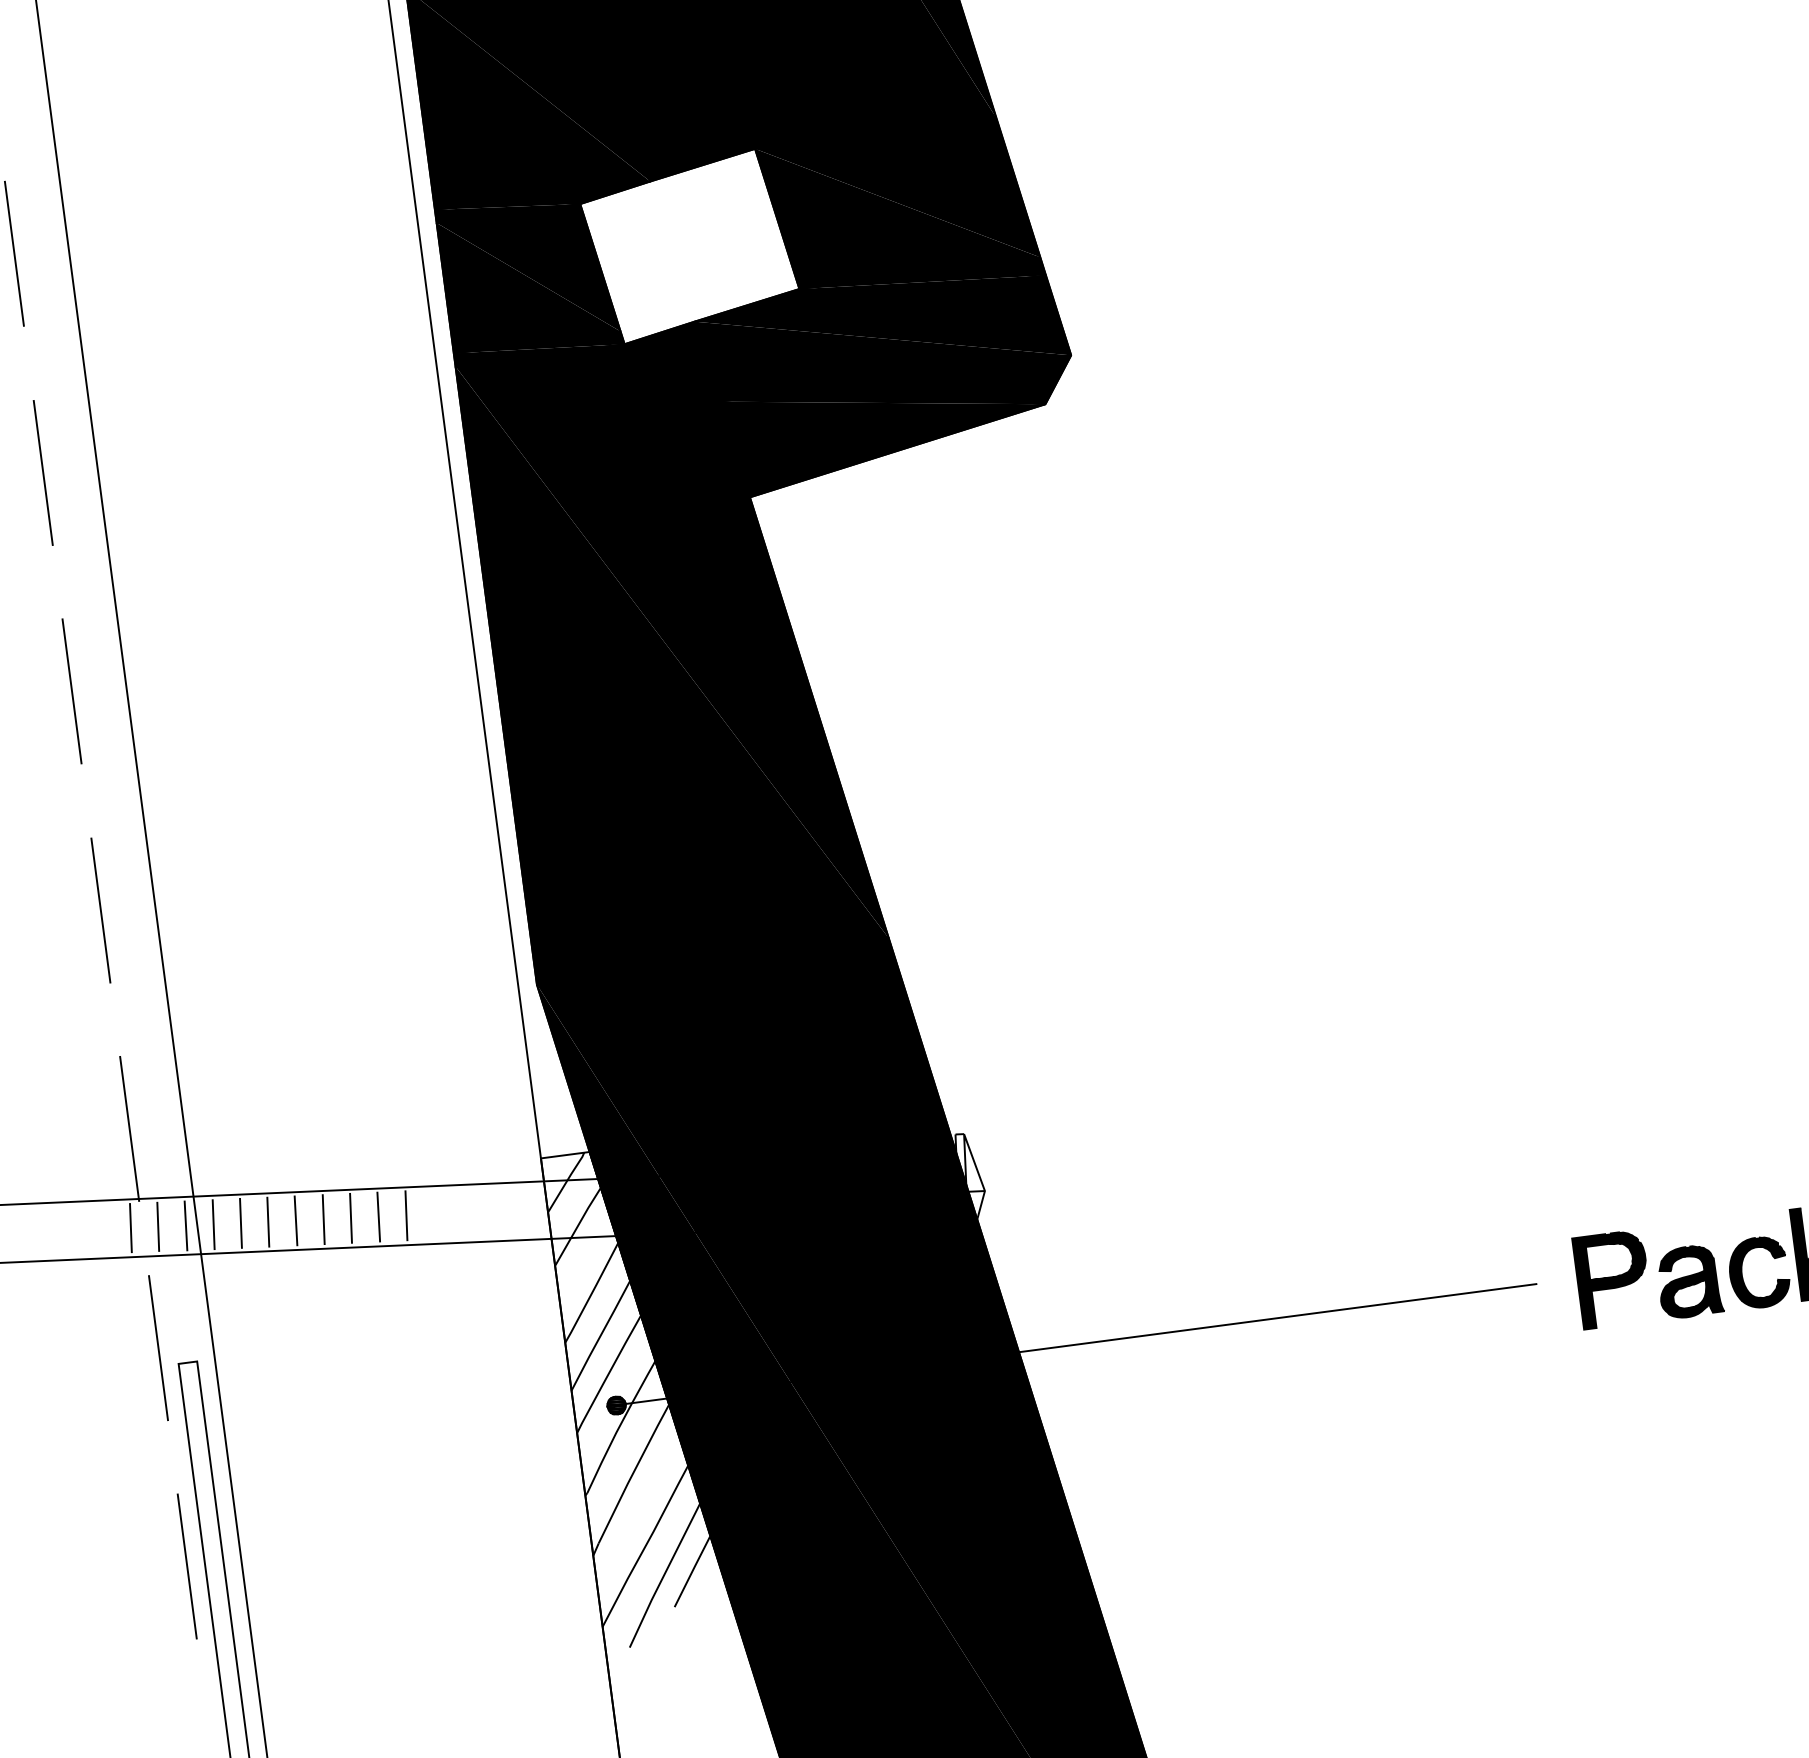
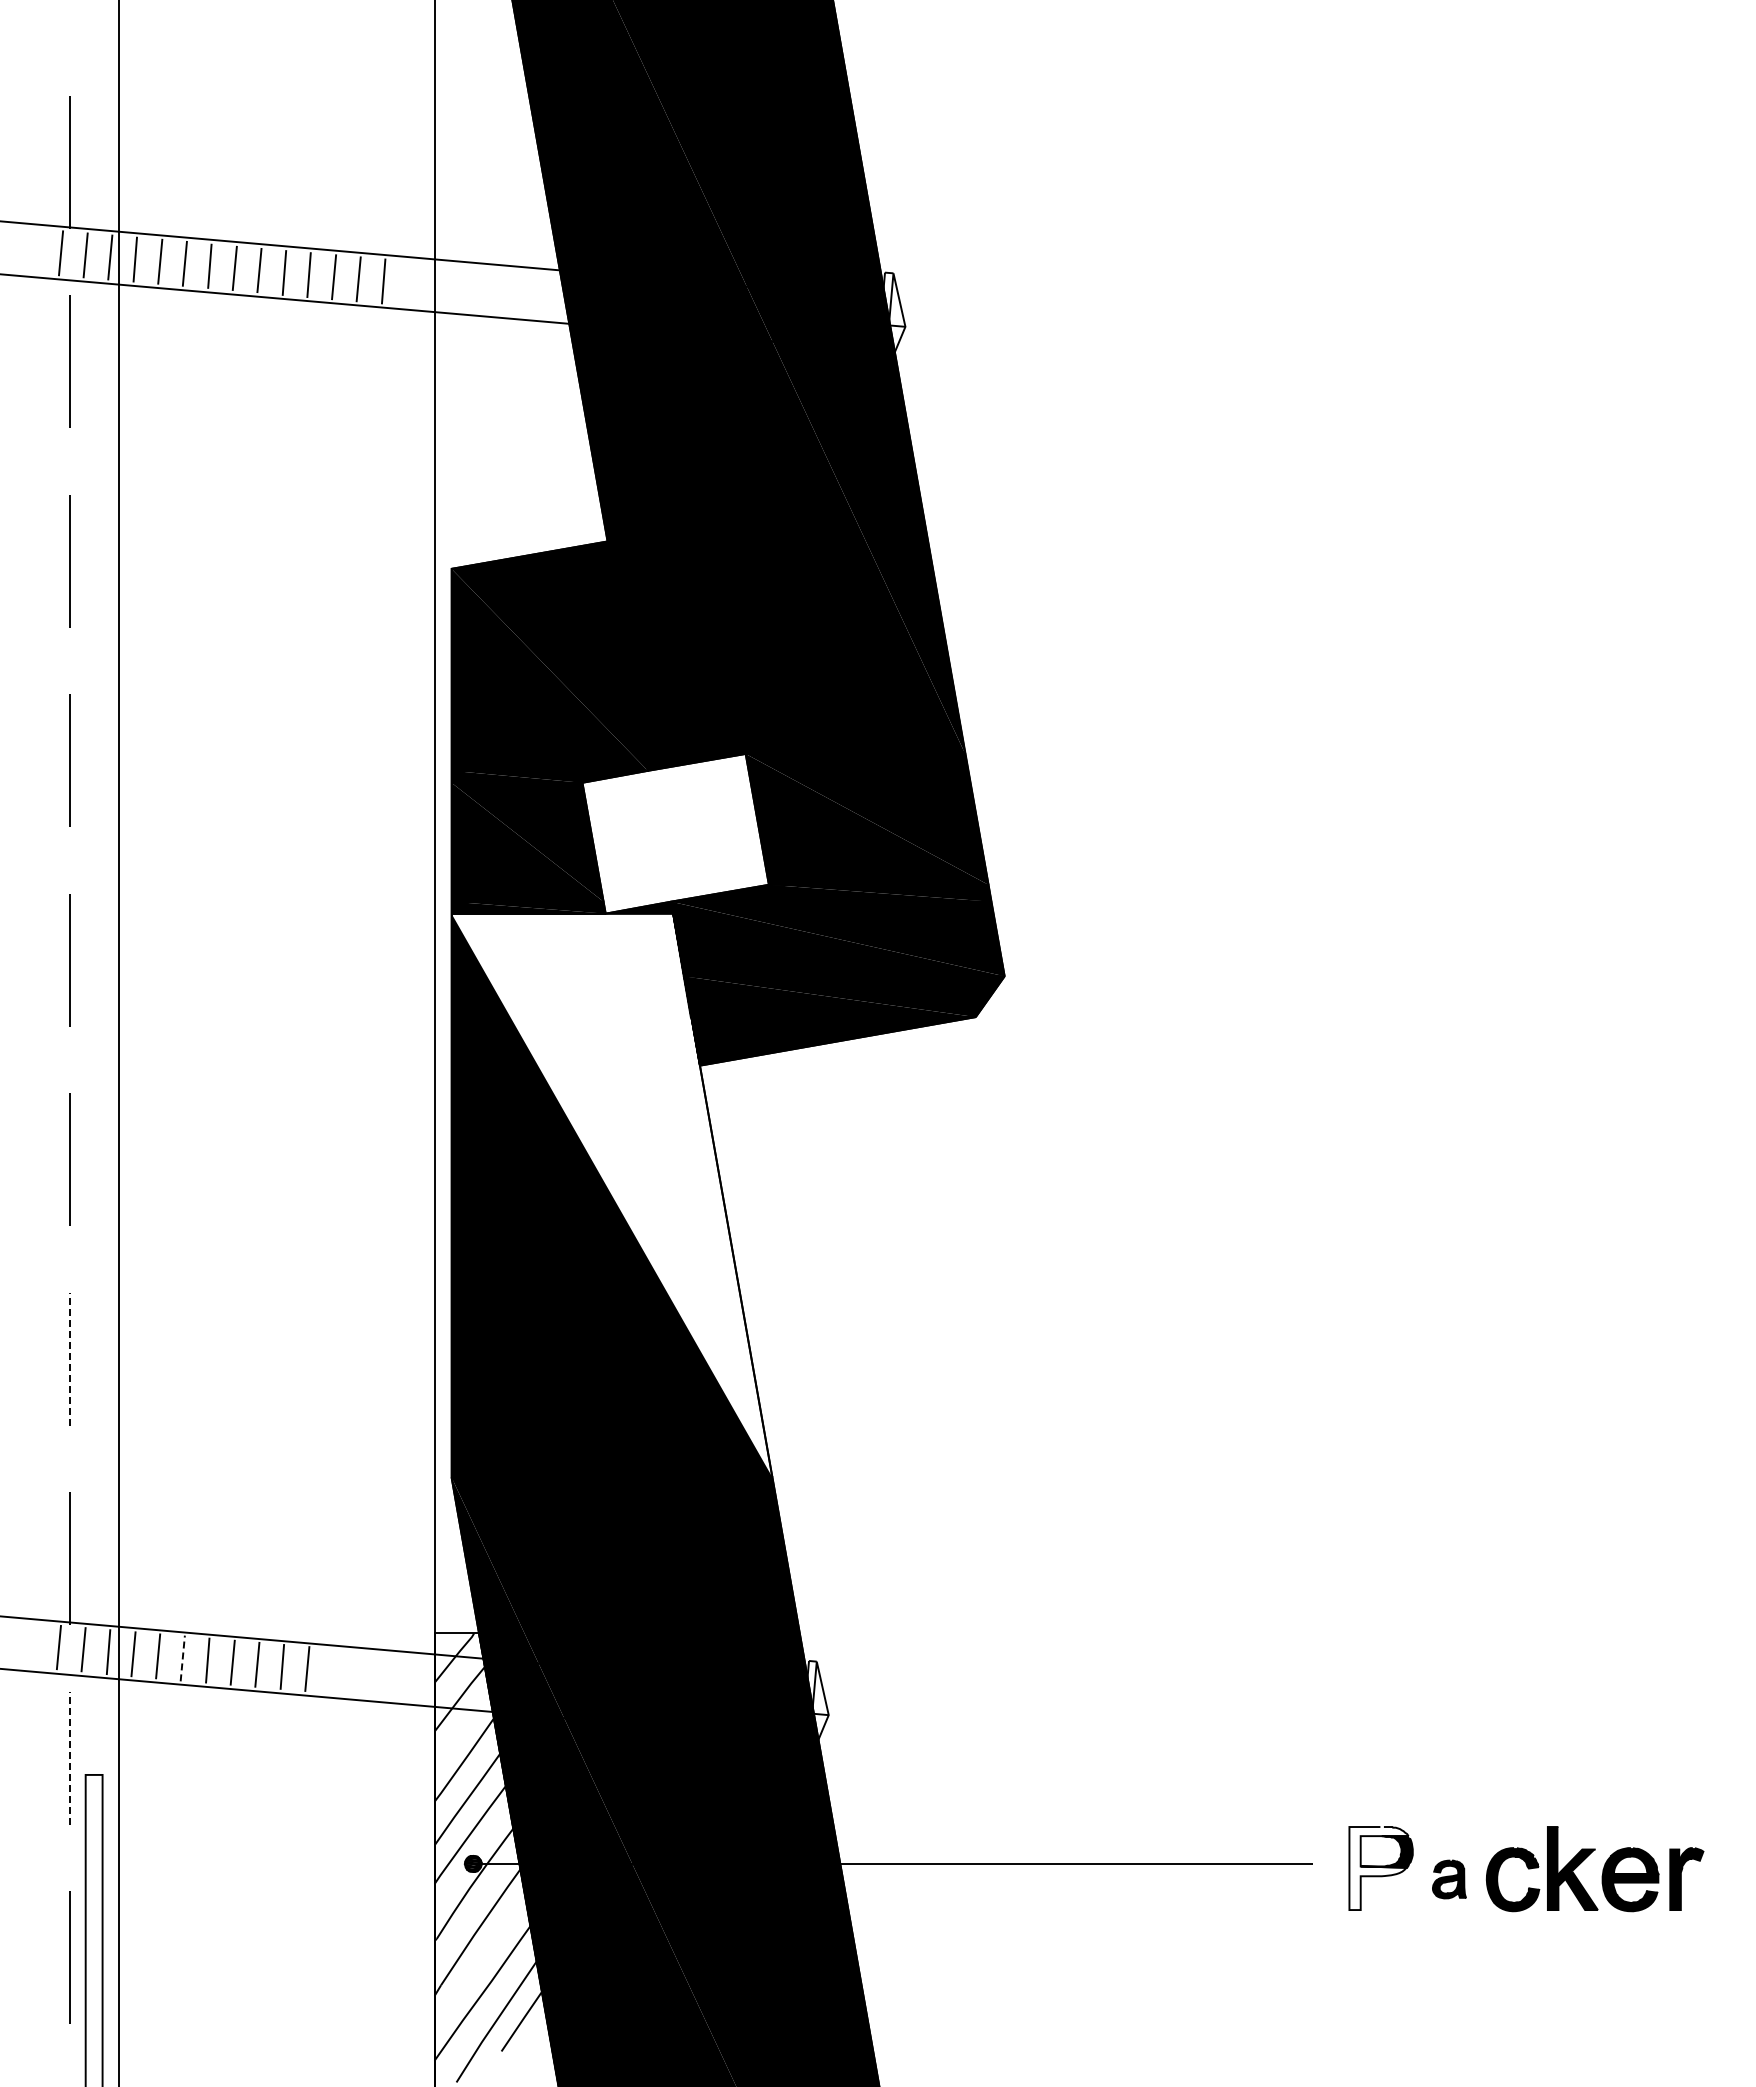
fill: (671, 652) -> (611, 1195), removed
line: (100, 909) -> (69, 1358), solid -> dashed
line: (268, 1222) -> (182, 1658), solid -> dashed
fill: (1610, 1279) -> (1378, 1868), removed
part: (1689, 1281) -> (1449, 1879), size x0.6
line: (158, 1348) -> (69, 1758), solid -> dashed

